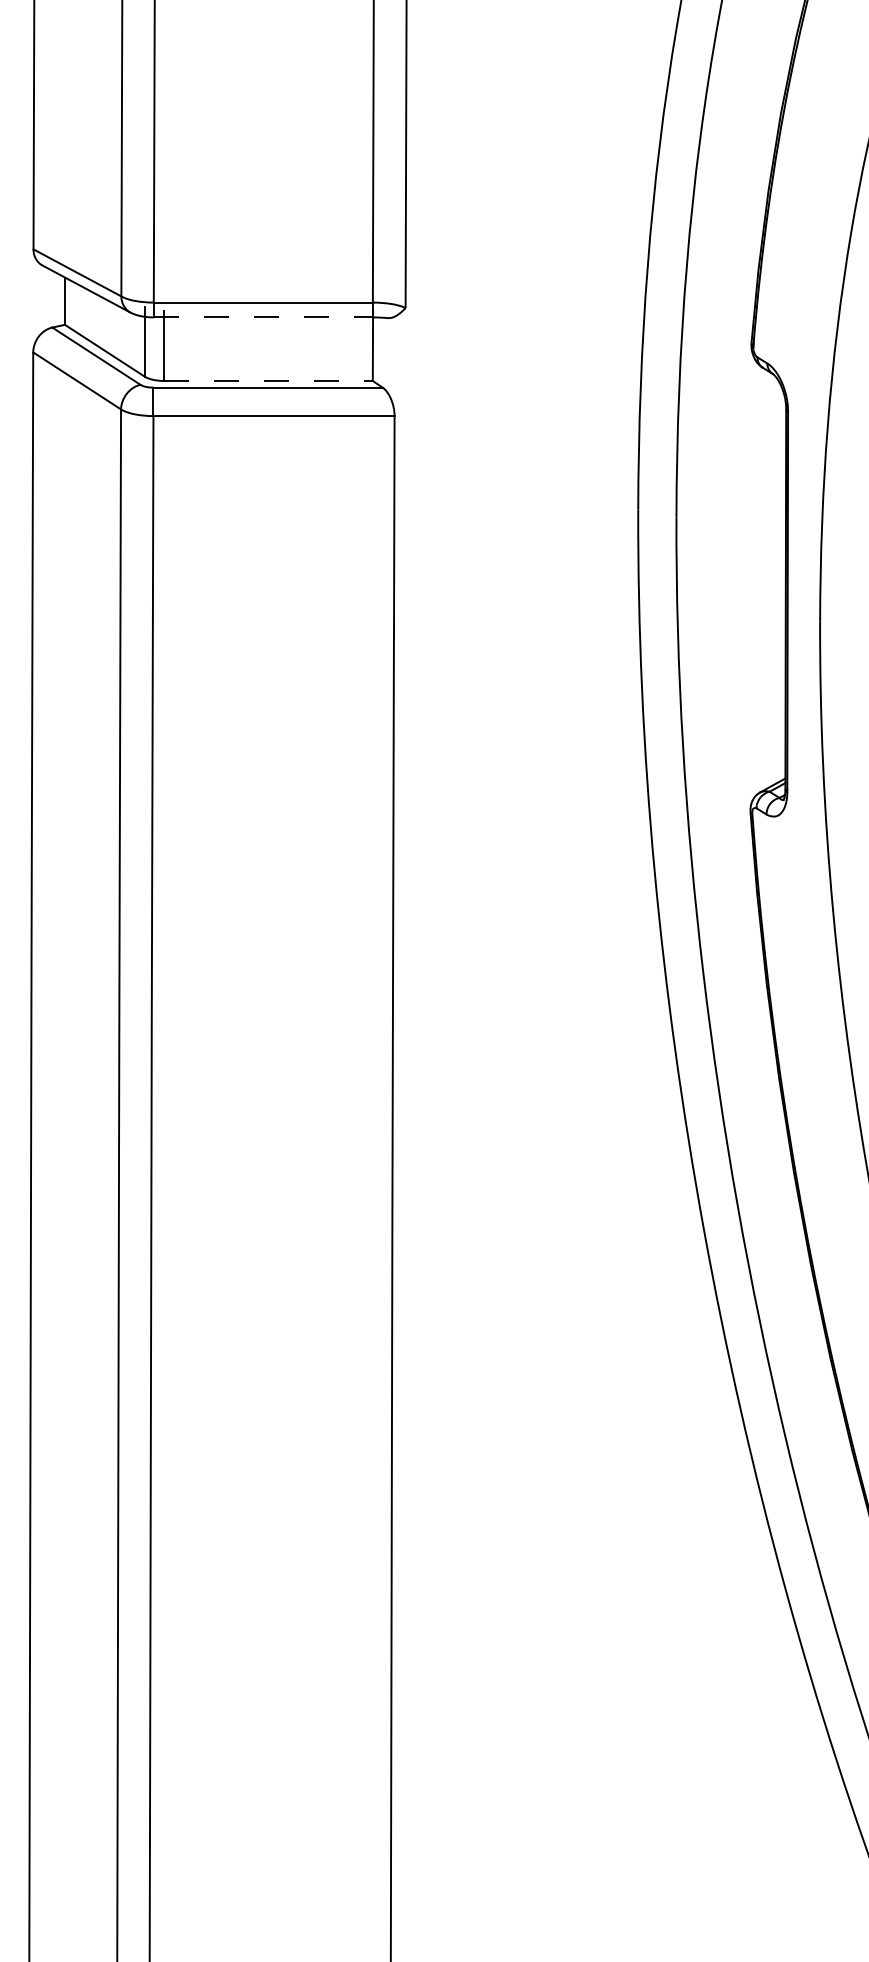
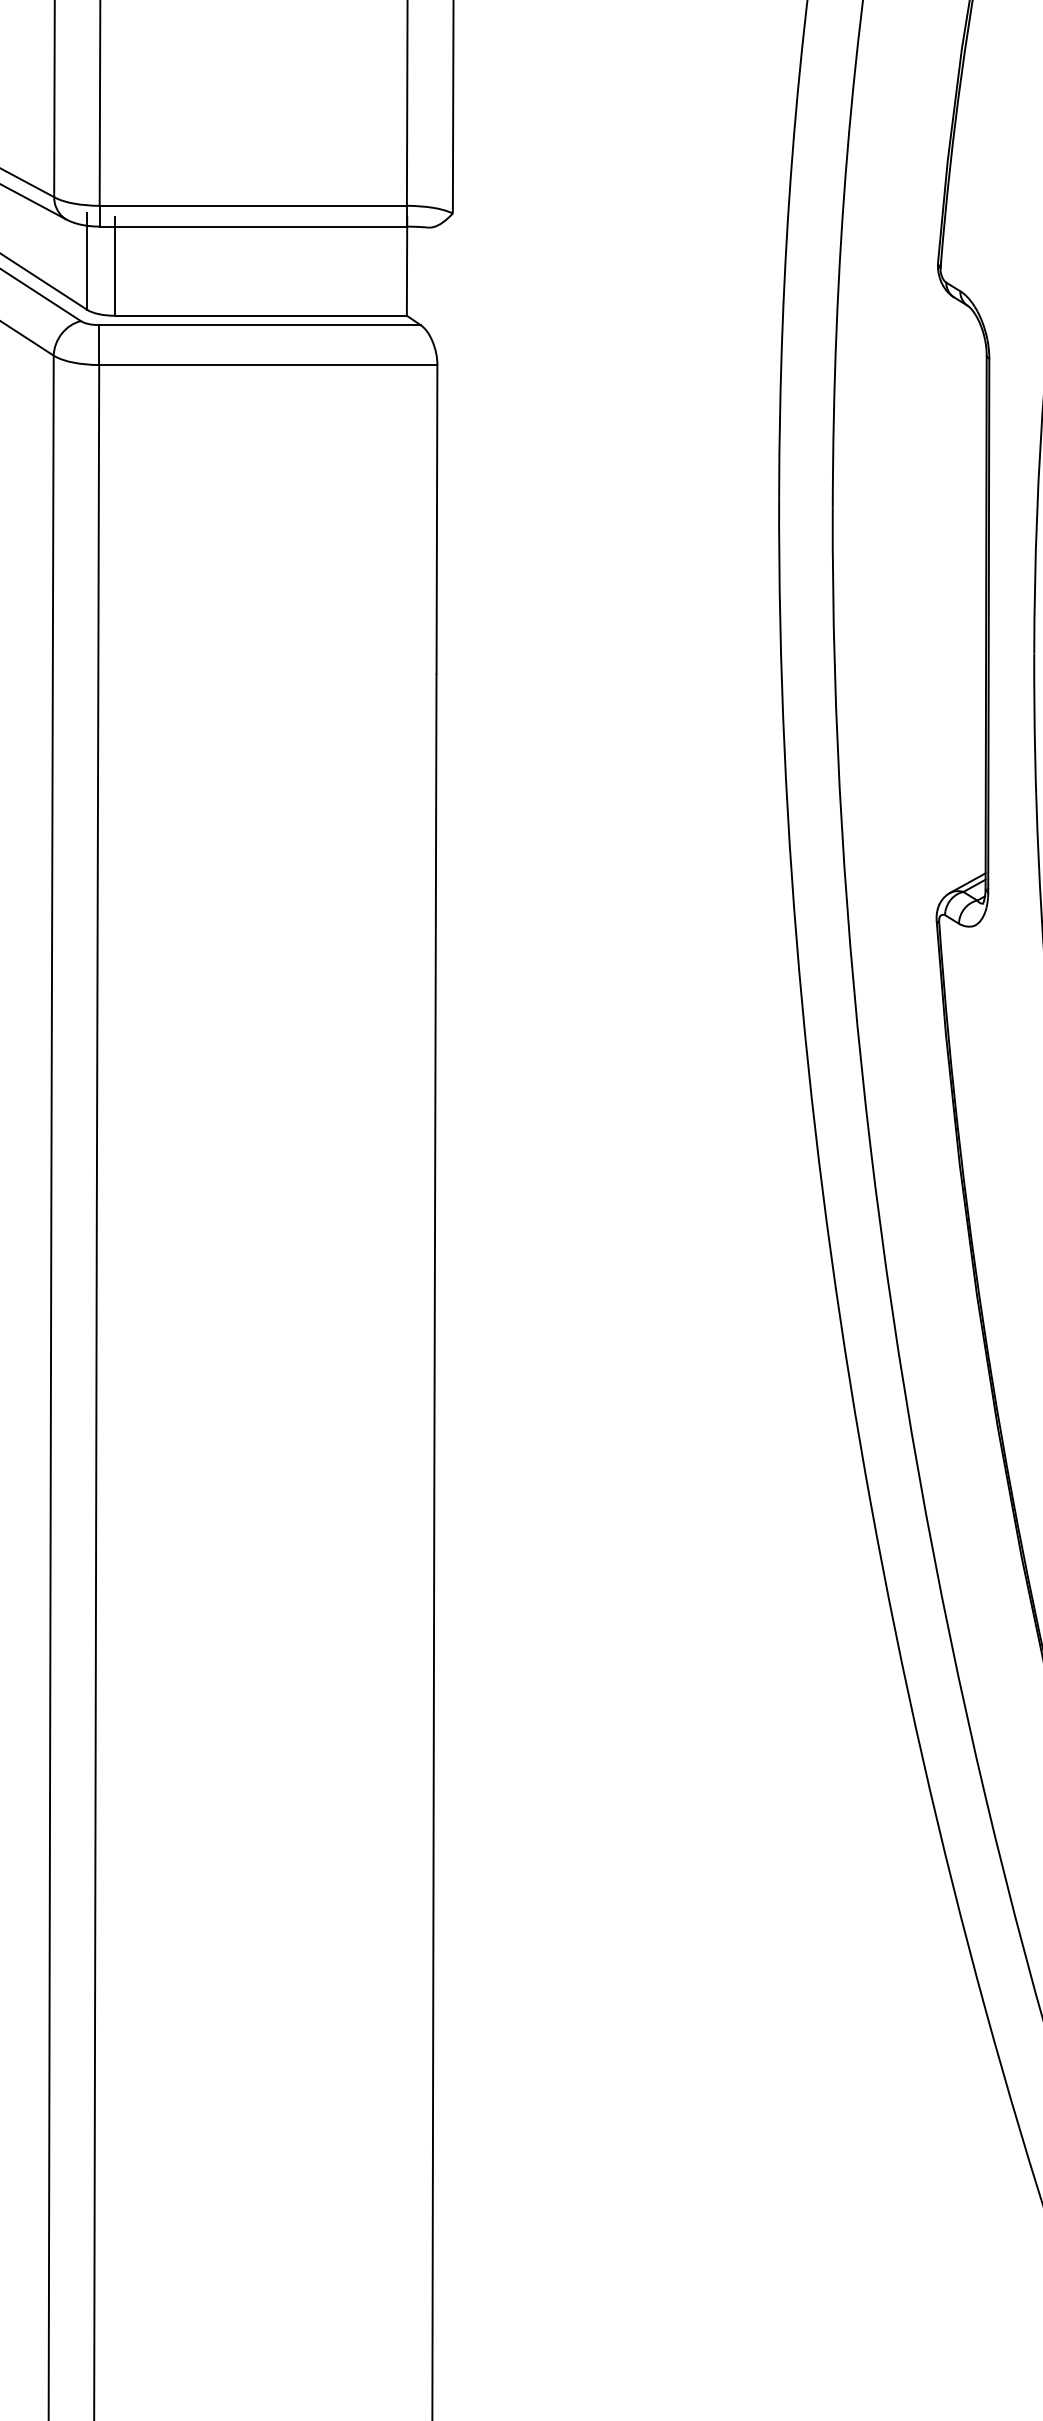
line: (263, 317) -> (253, 226), dashed -> solid
line: (269, 380) -> (261, 315), dashed -> solid

